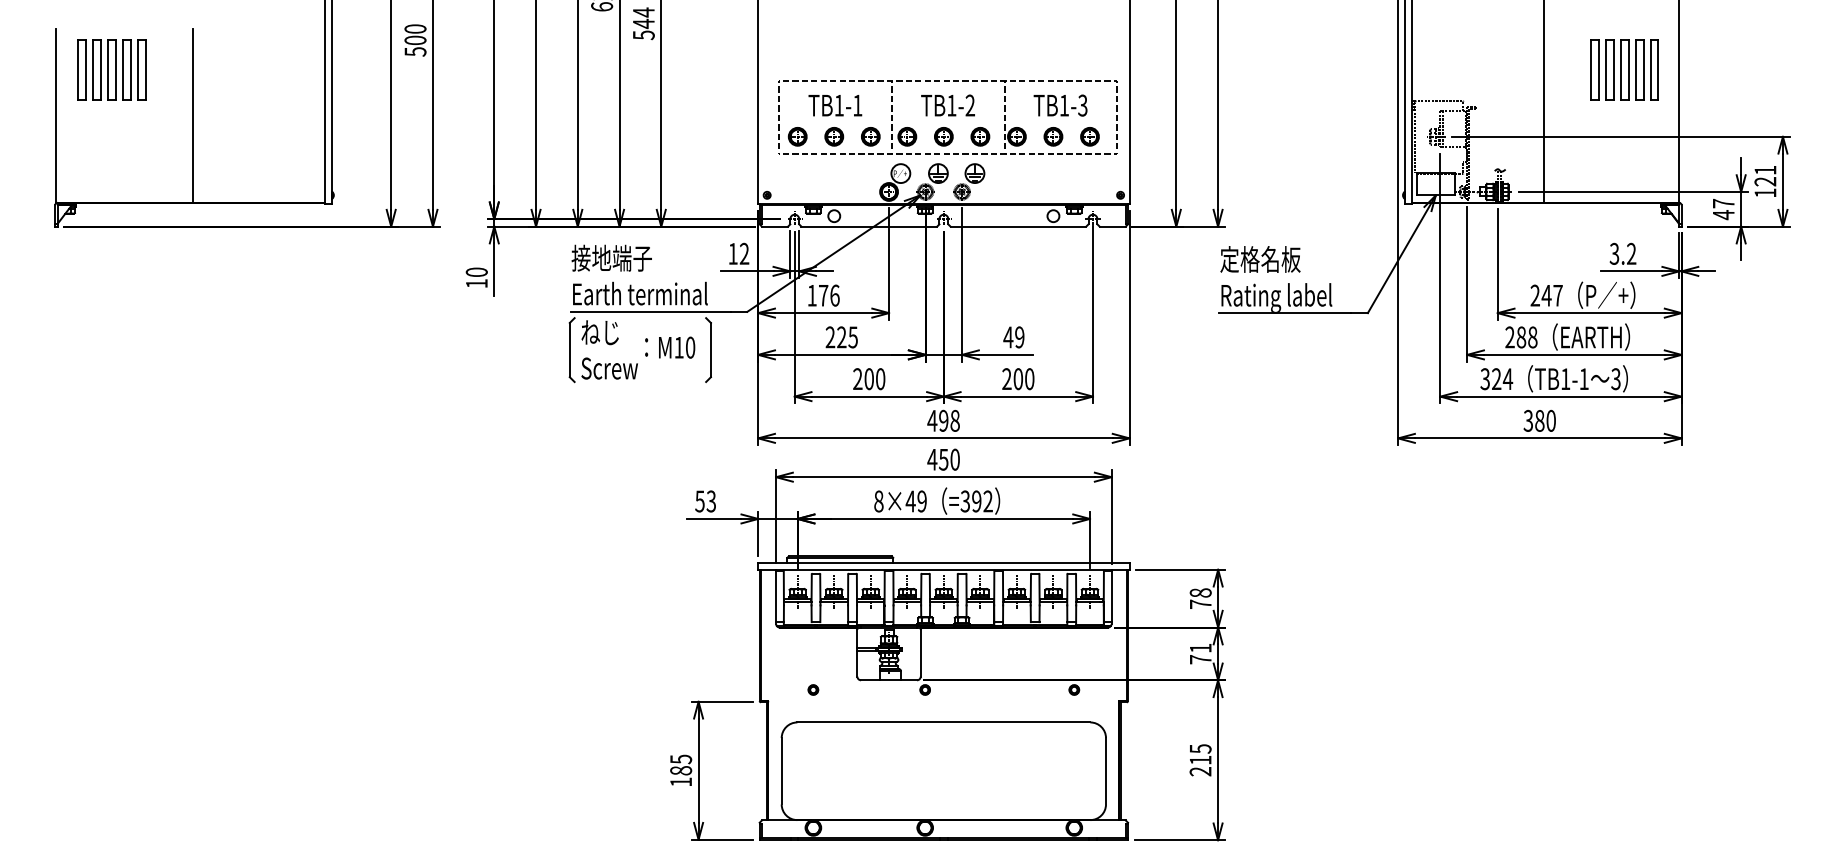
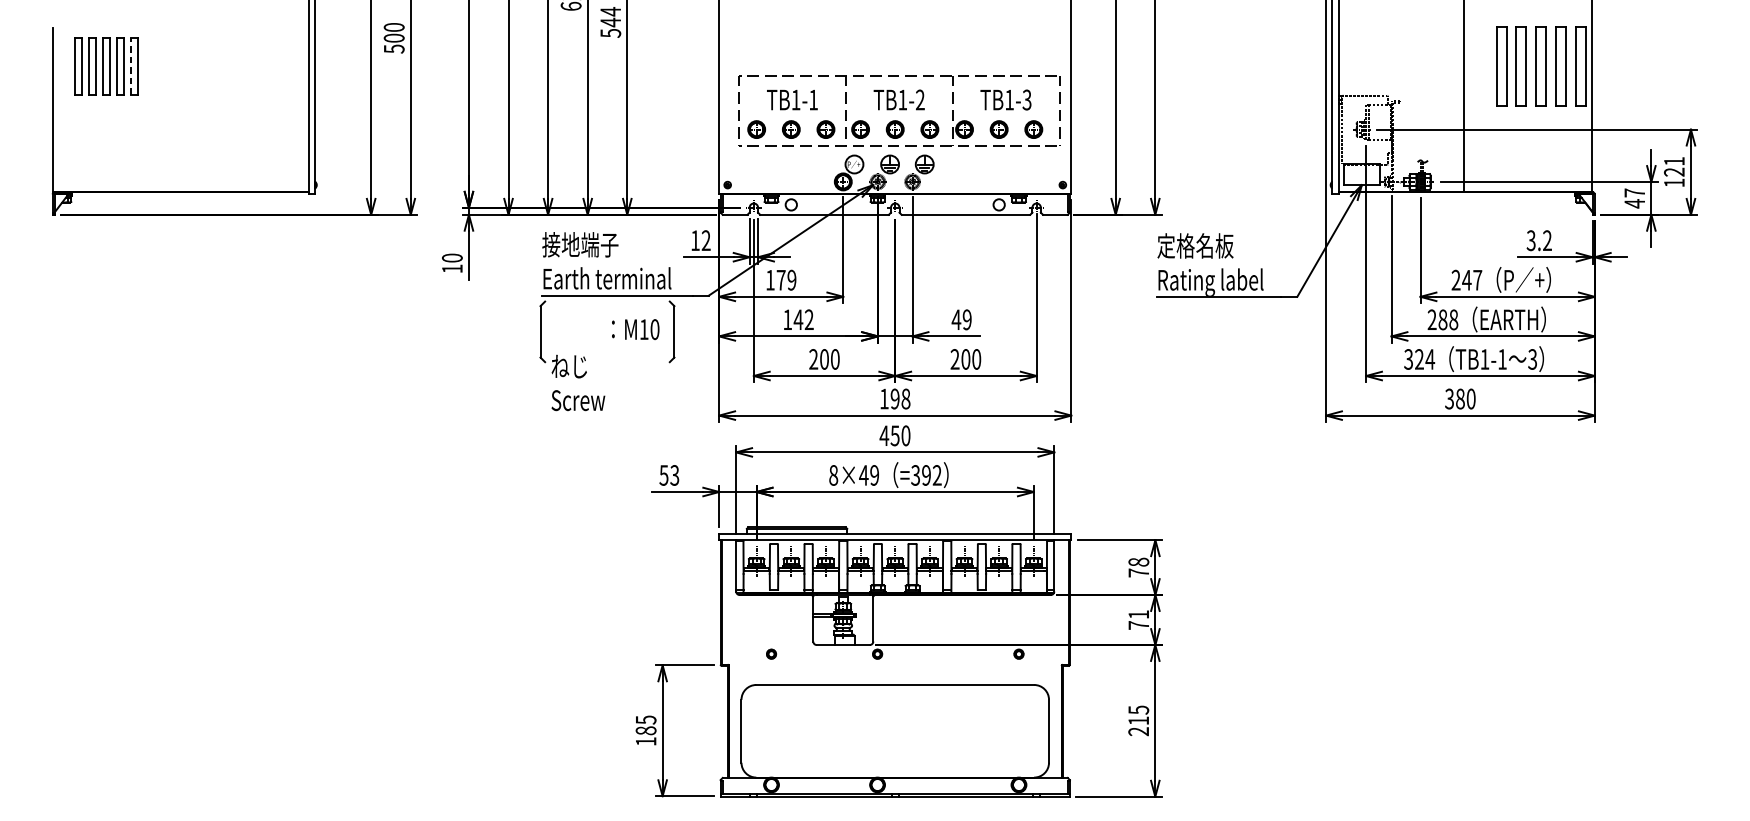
part: (1624, 69) -> (1540, 65), size x1.4
line: (138, 70) -> (131, 66), solid -> dashed
line: (193, 115) -> (183, 109), removed
text: (834, 295) -> (791, 280), 176 -> 179
text: (841, 337) -> (798, 319), 225 -> 142
text: (609, 349) -> (578, 382), moved
text: (932, 420) -> (884, 398), 498 -> 198

